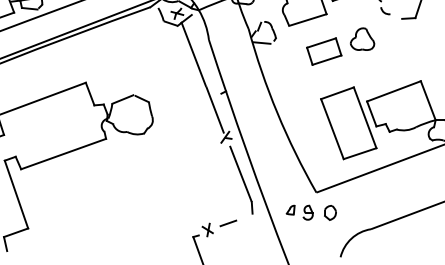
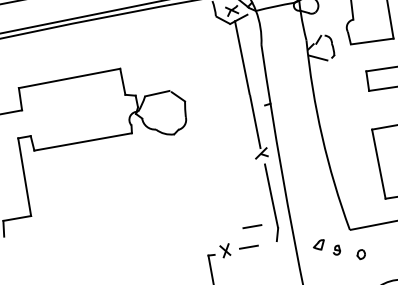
line: (228, 204) -> (252, 226), added
part: (307, 212) -> (336, 249), size x0.6
part: (330, 212) -> (361, 254), size x0.6

